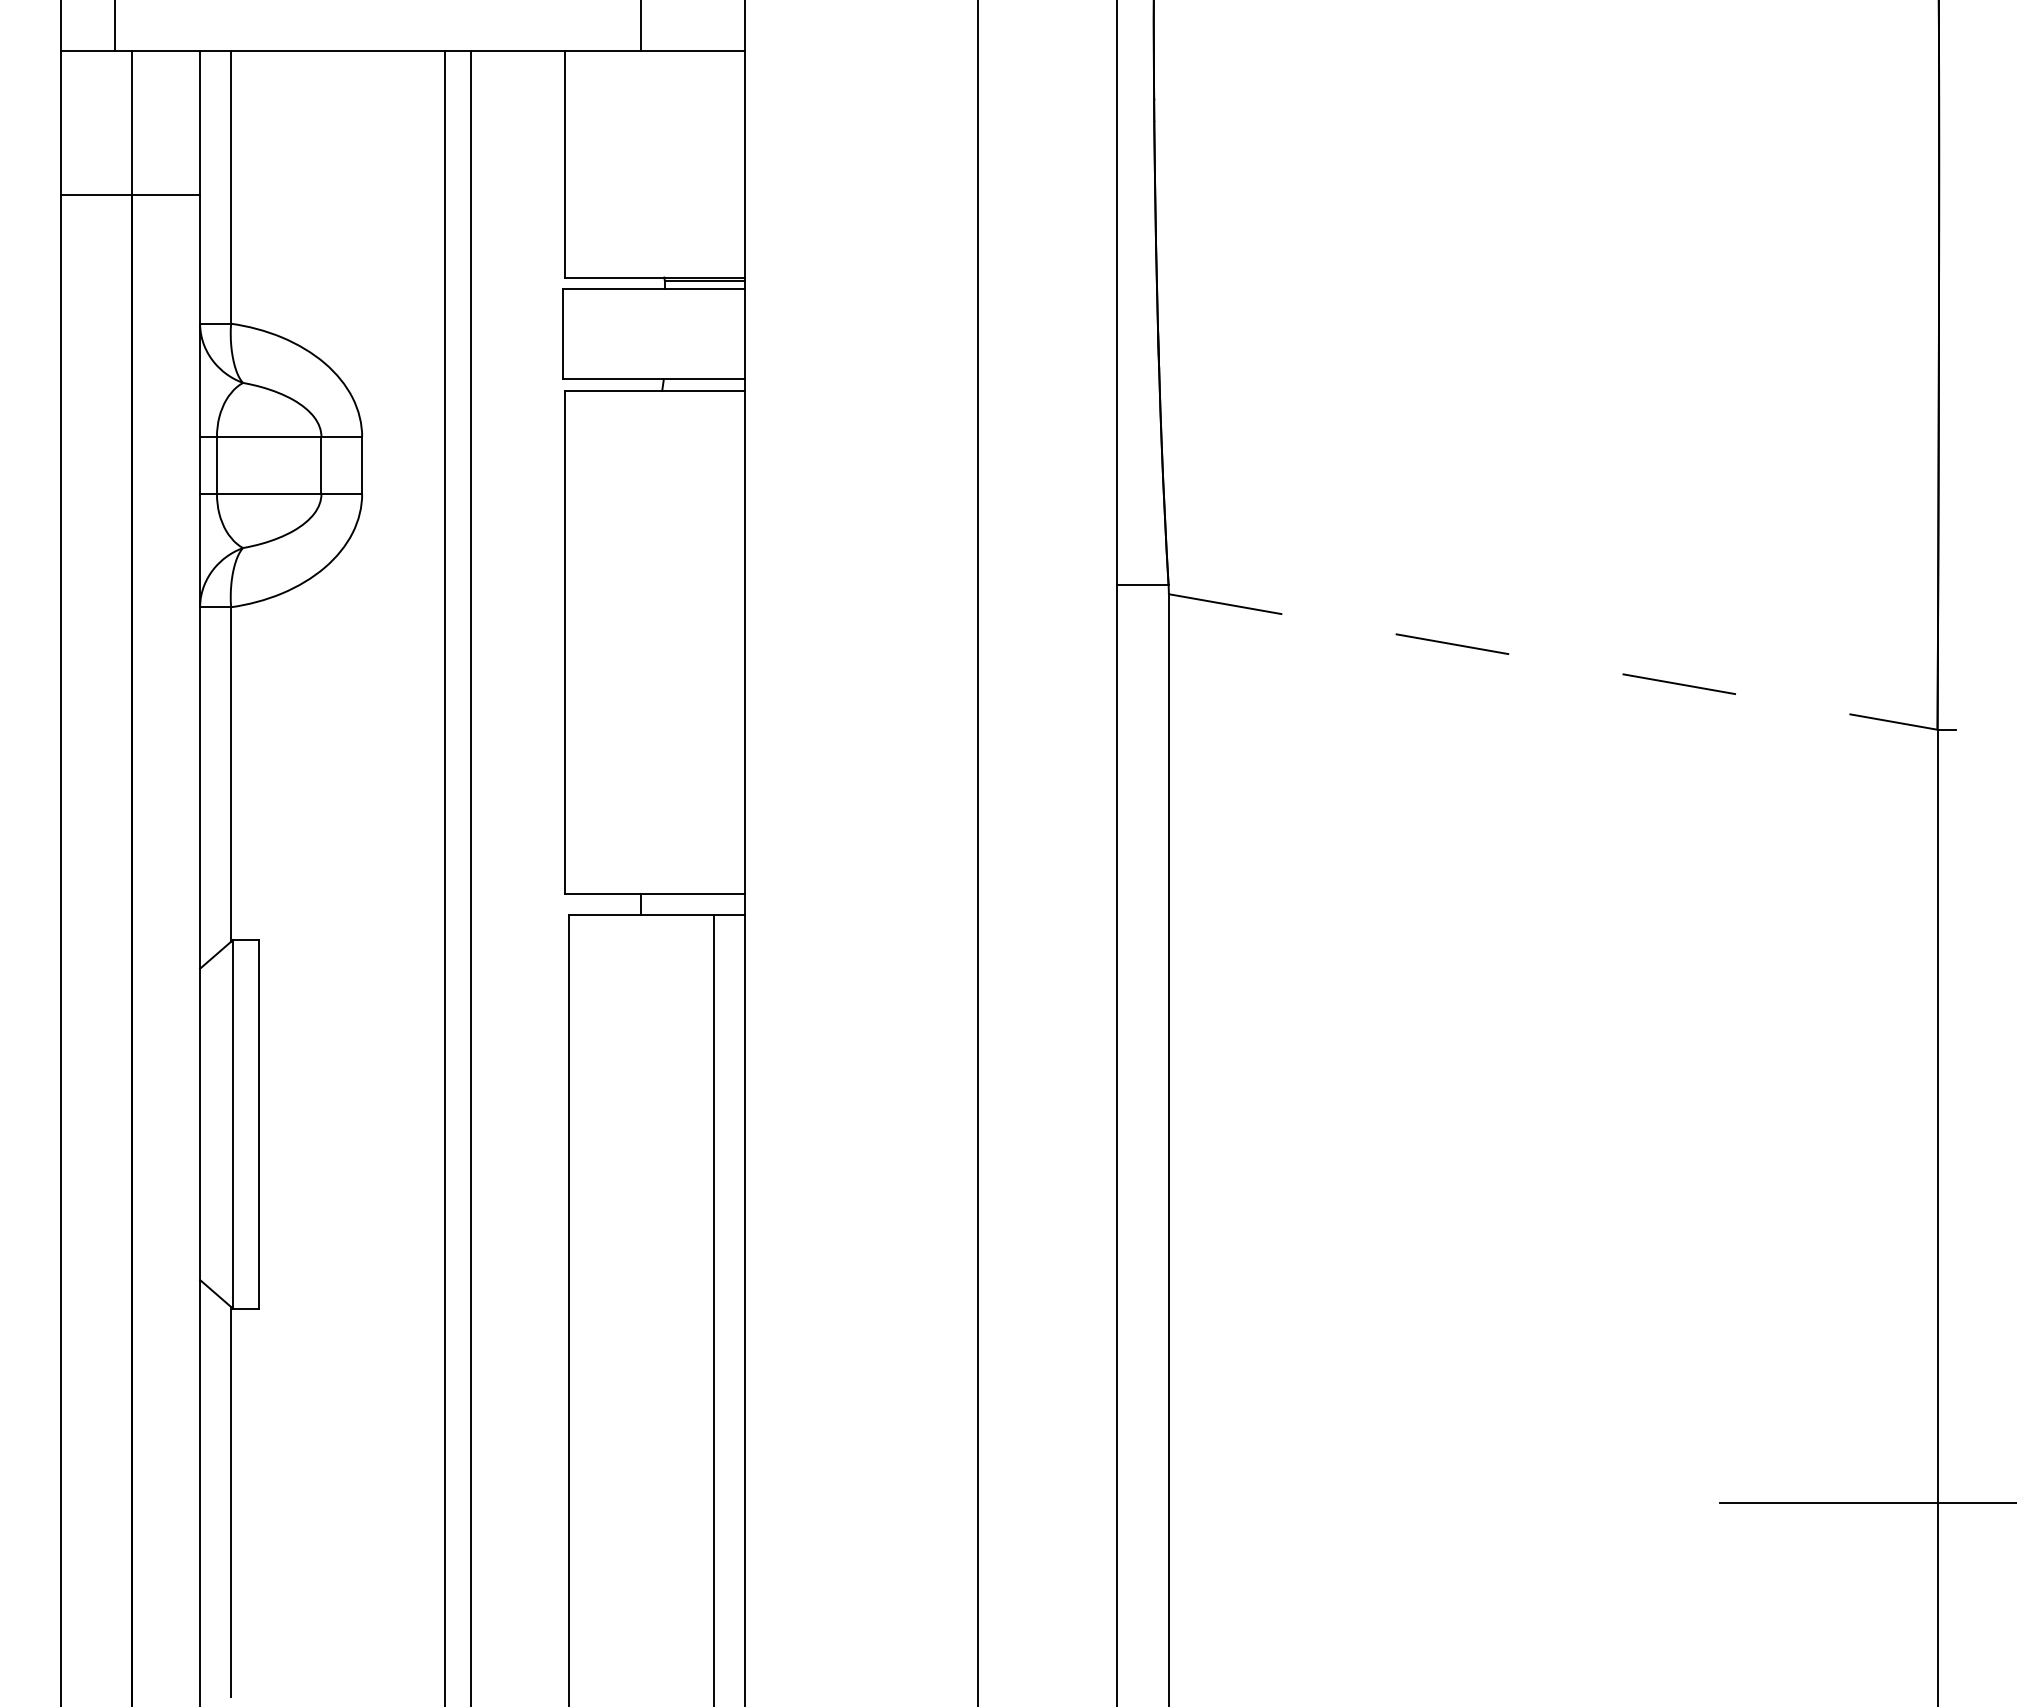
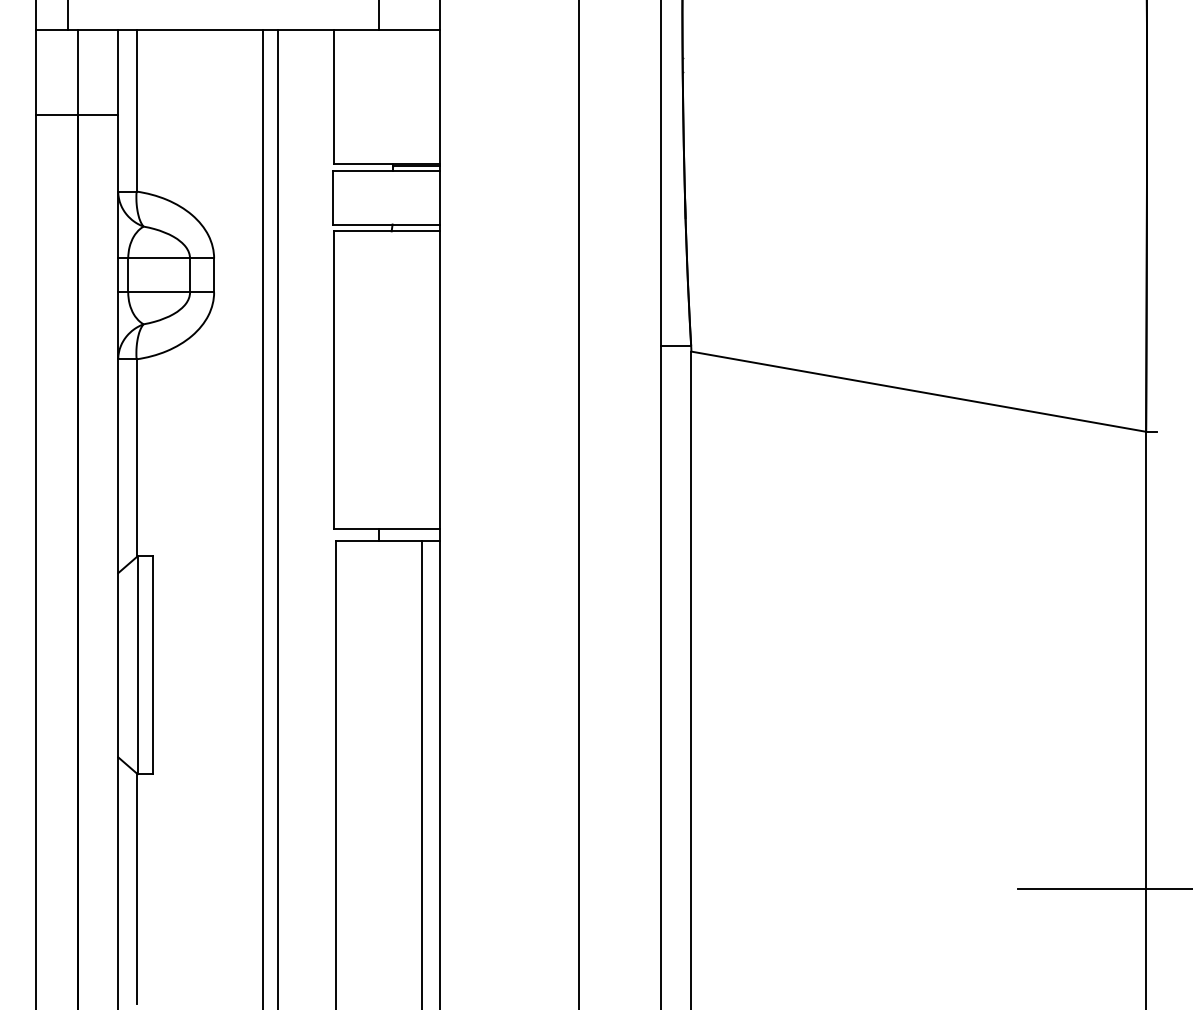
line: (1552, 661) -> (918, 391), dashed -> solid

